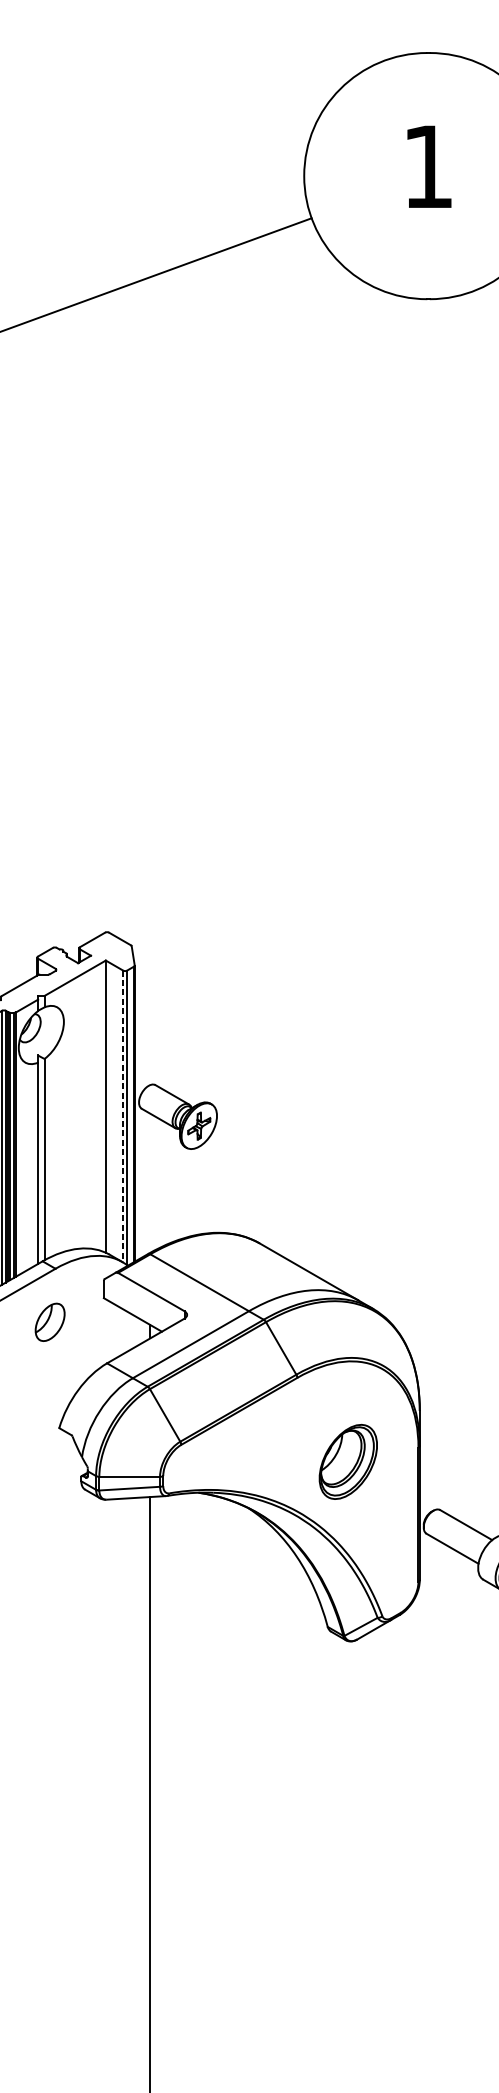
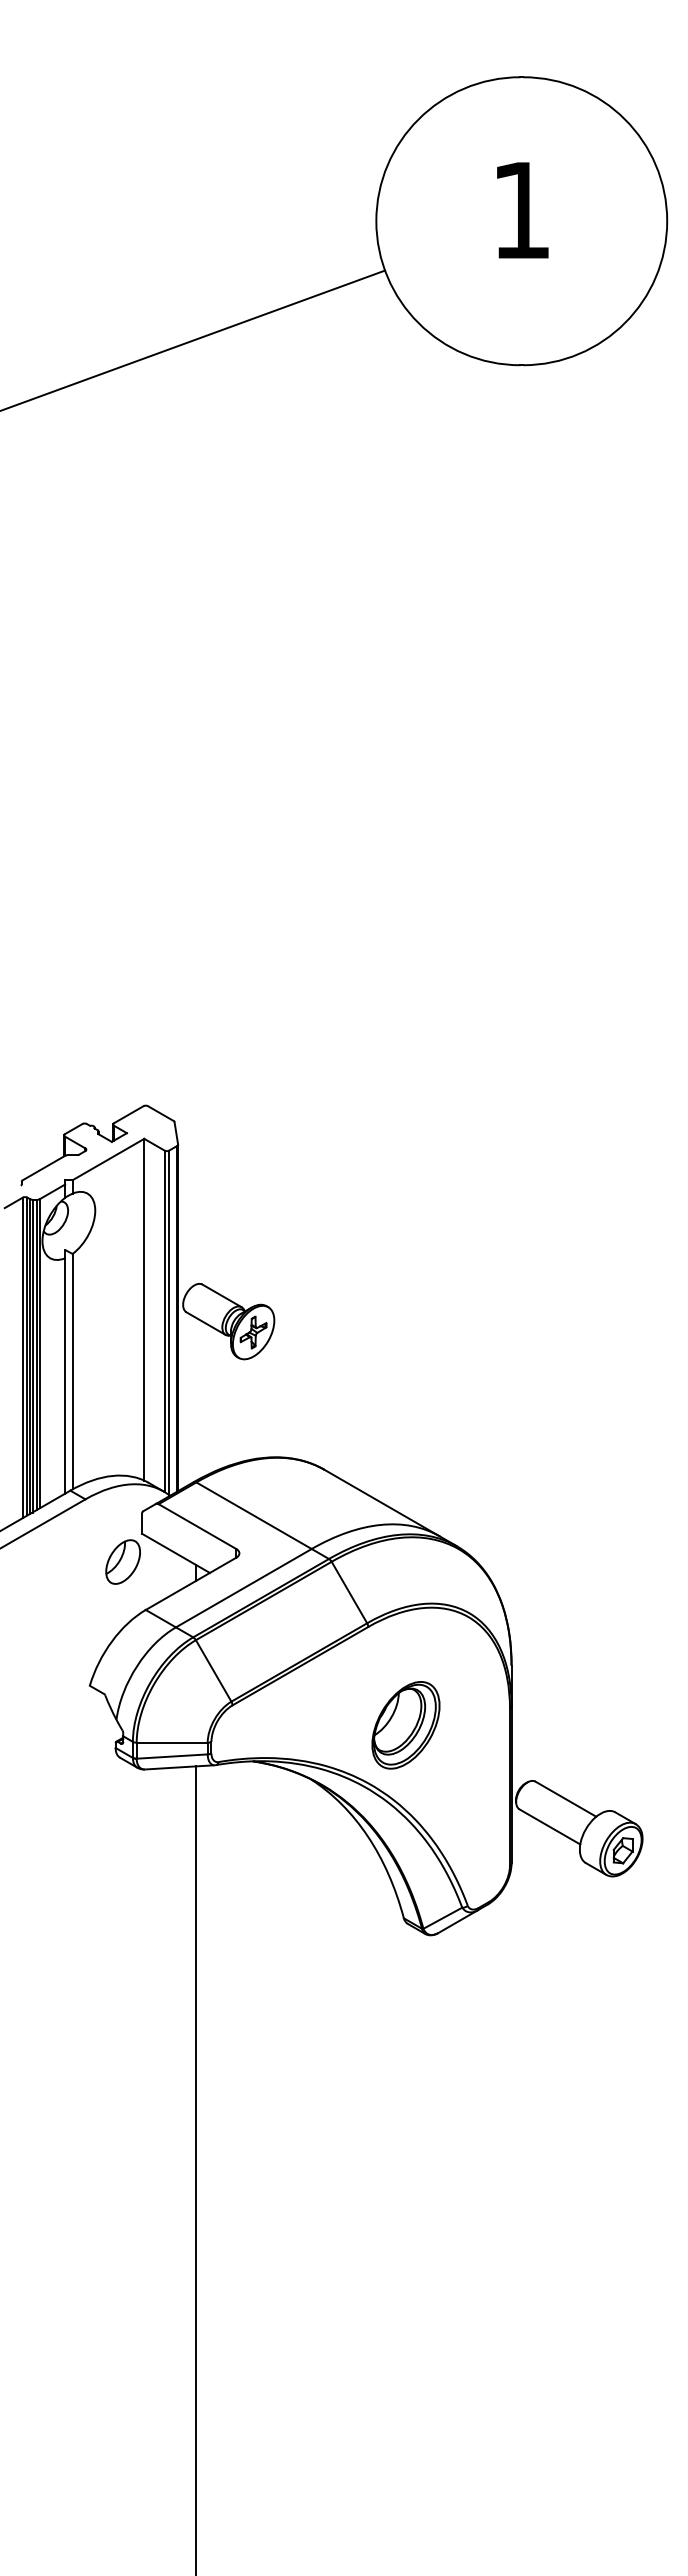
line: (123, 1116) -> (164, 1321), dashed -> solid
part: (49, 1321) -> (122, 1561), moved
part: (347, 1462) -> (405, 1725), moved

